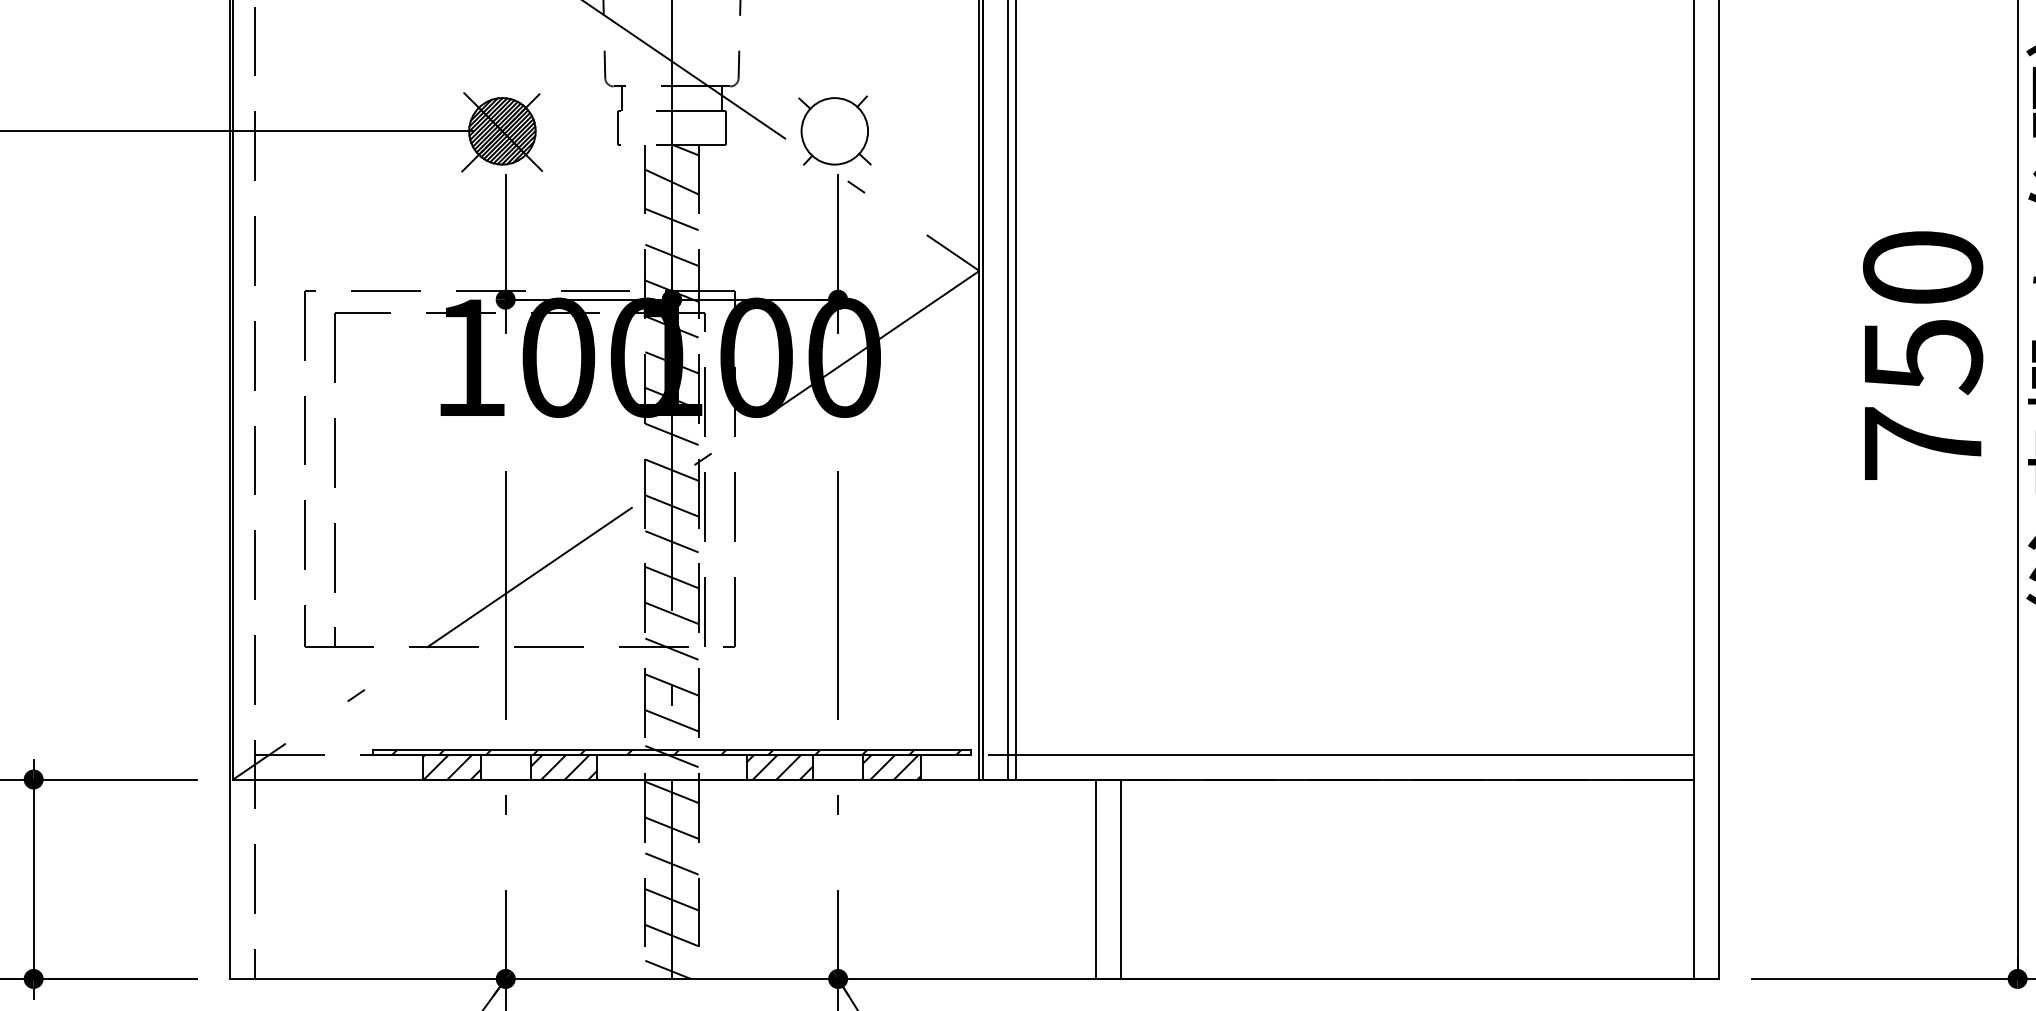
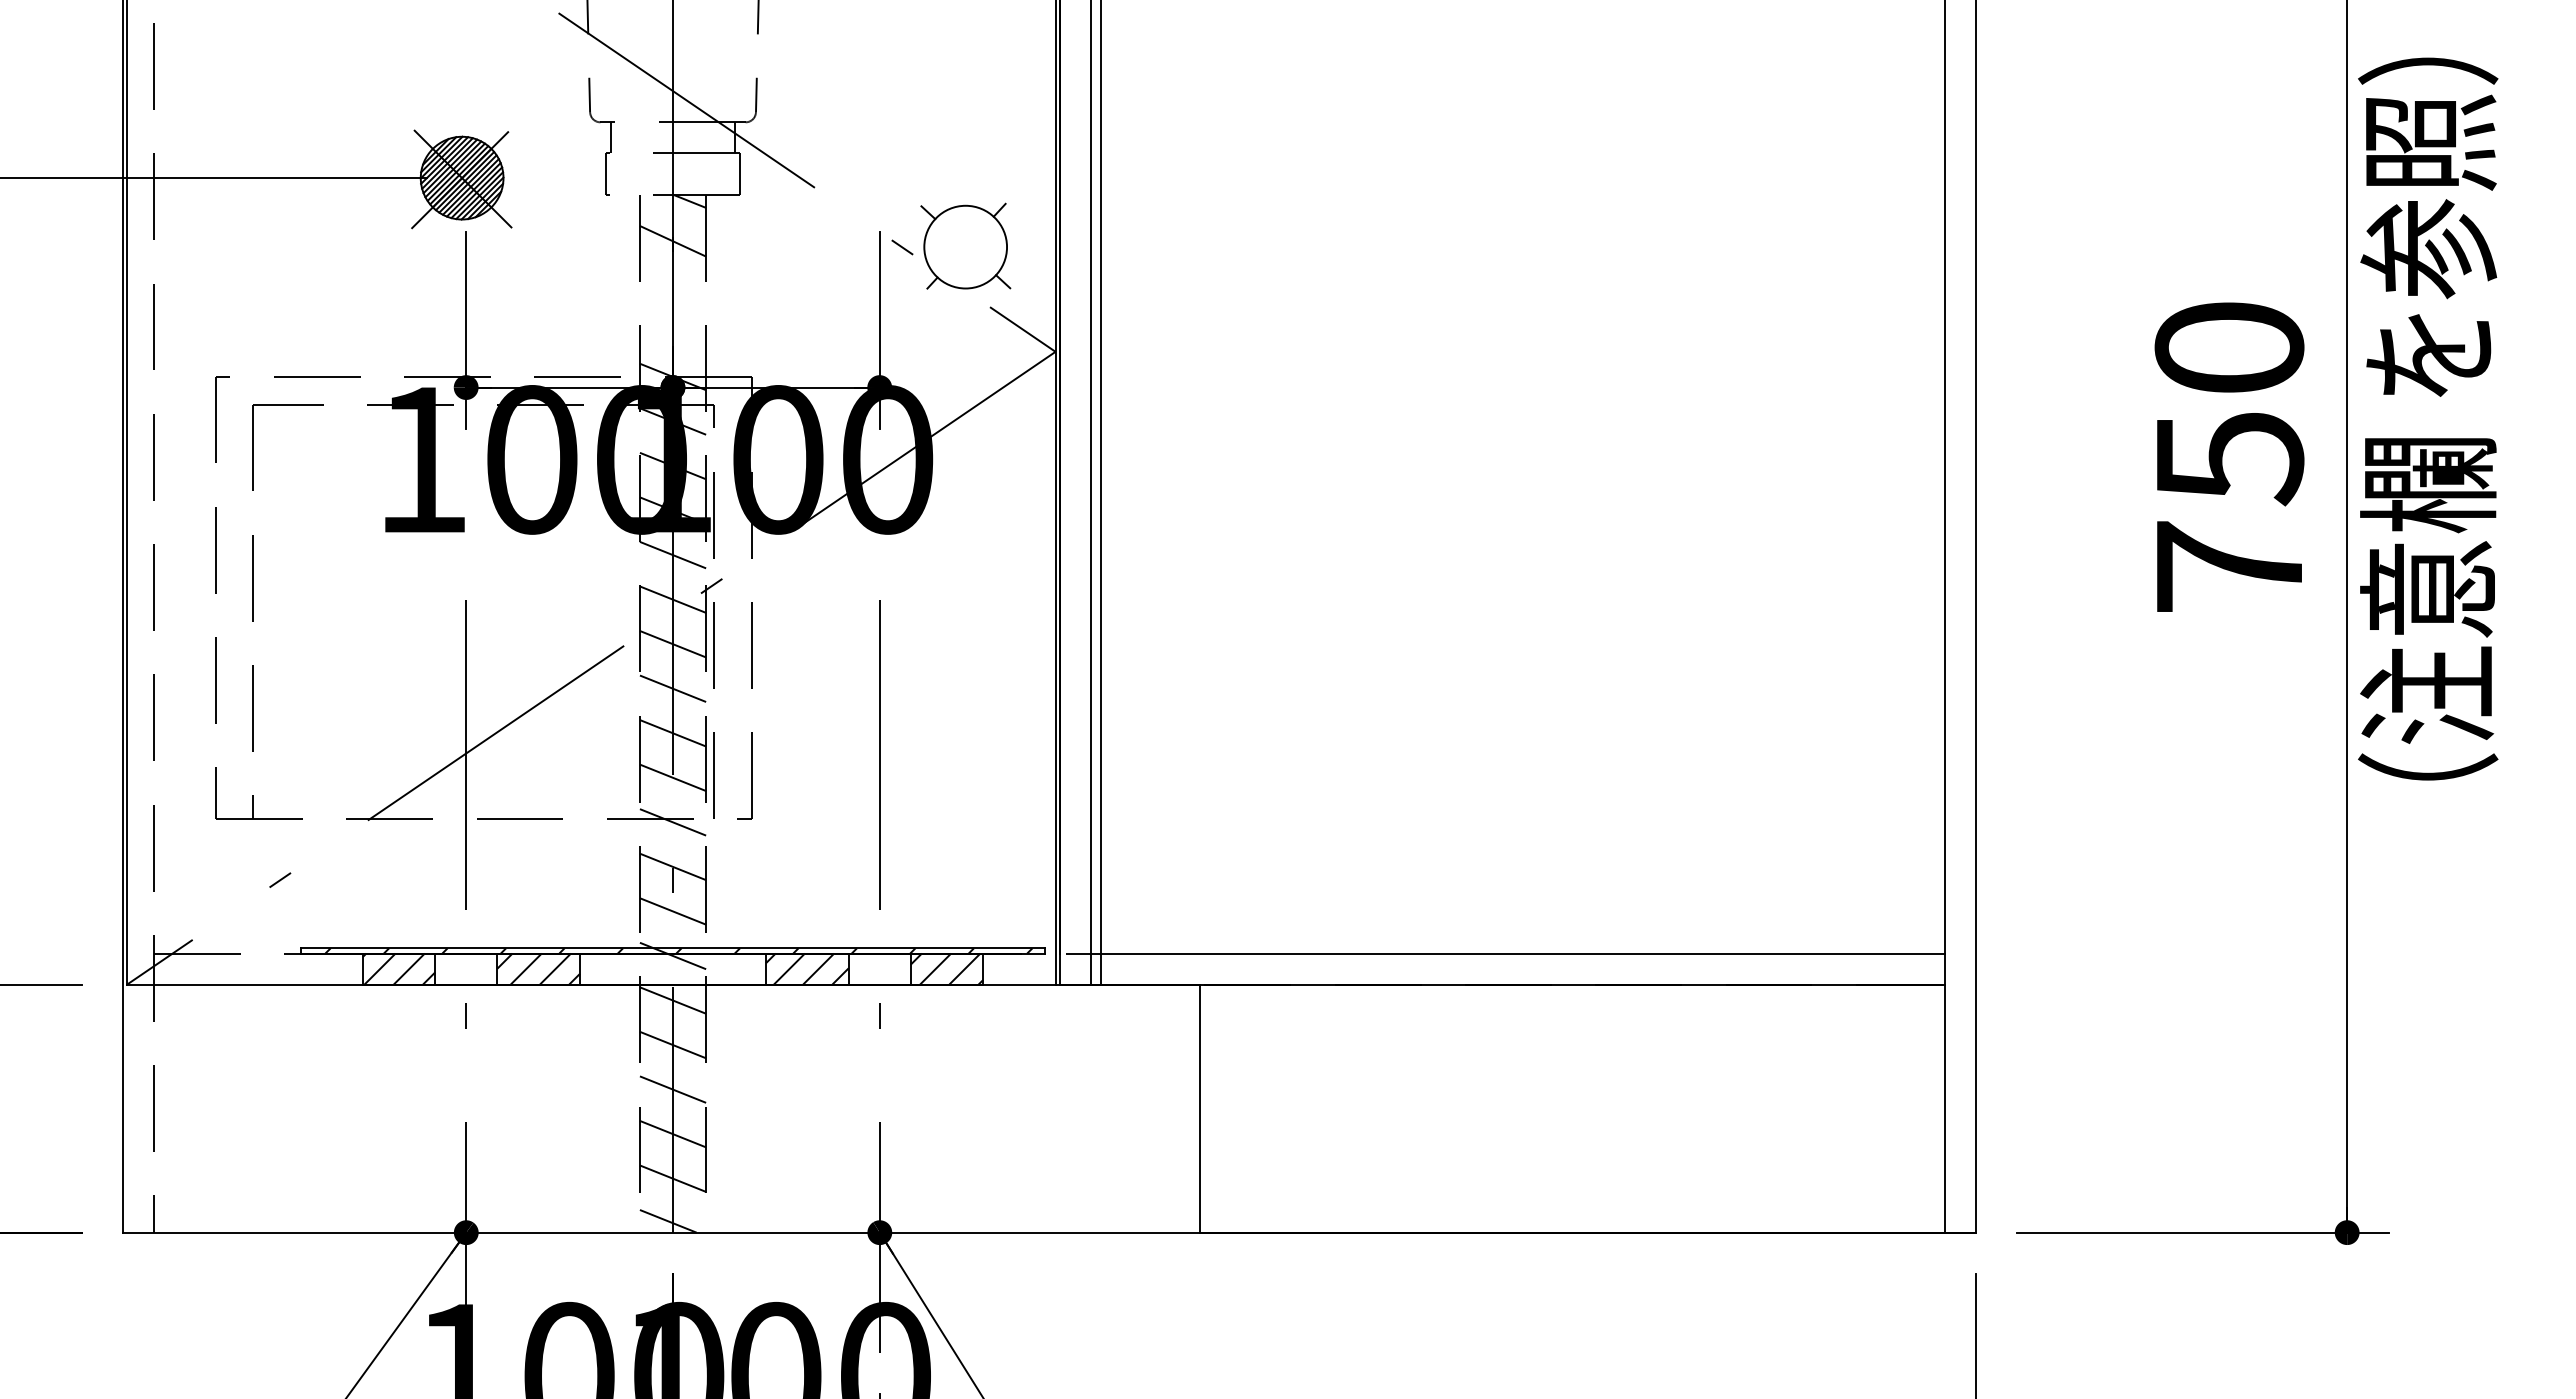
part: (834, 130) -> (965, 245), moved
line: (671, 219) -> (672, 287), removed
line: (671, 255) -> (672, 332), removed
line: (1120, 879) -> (1231, 1108), removed

